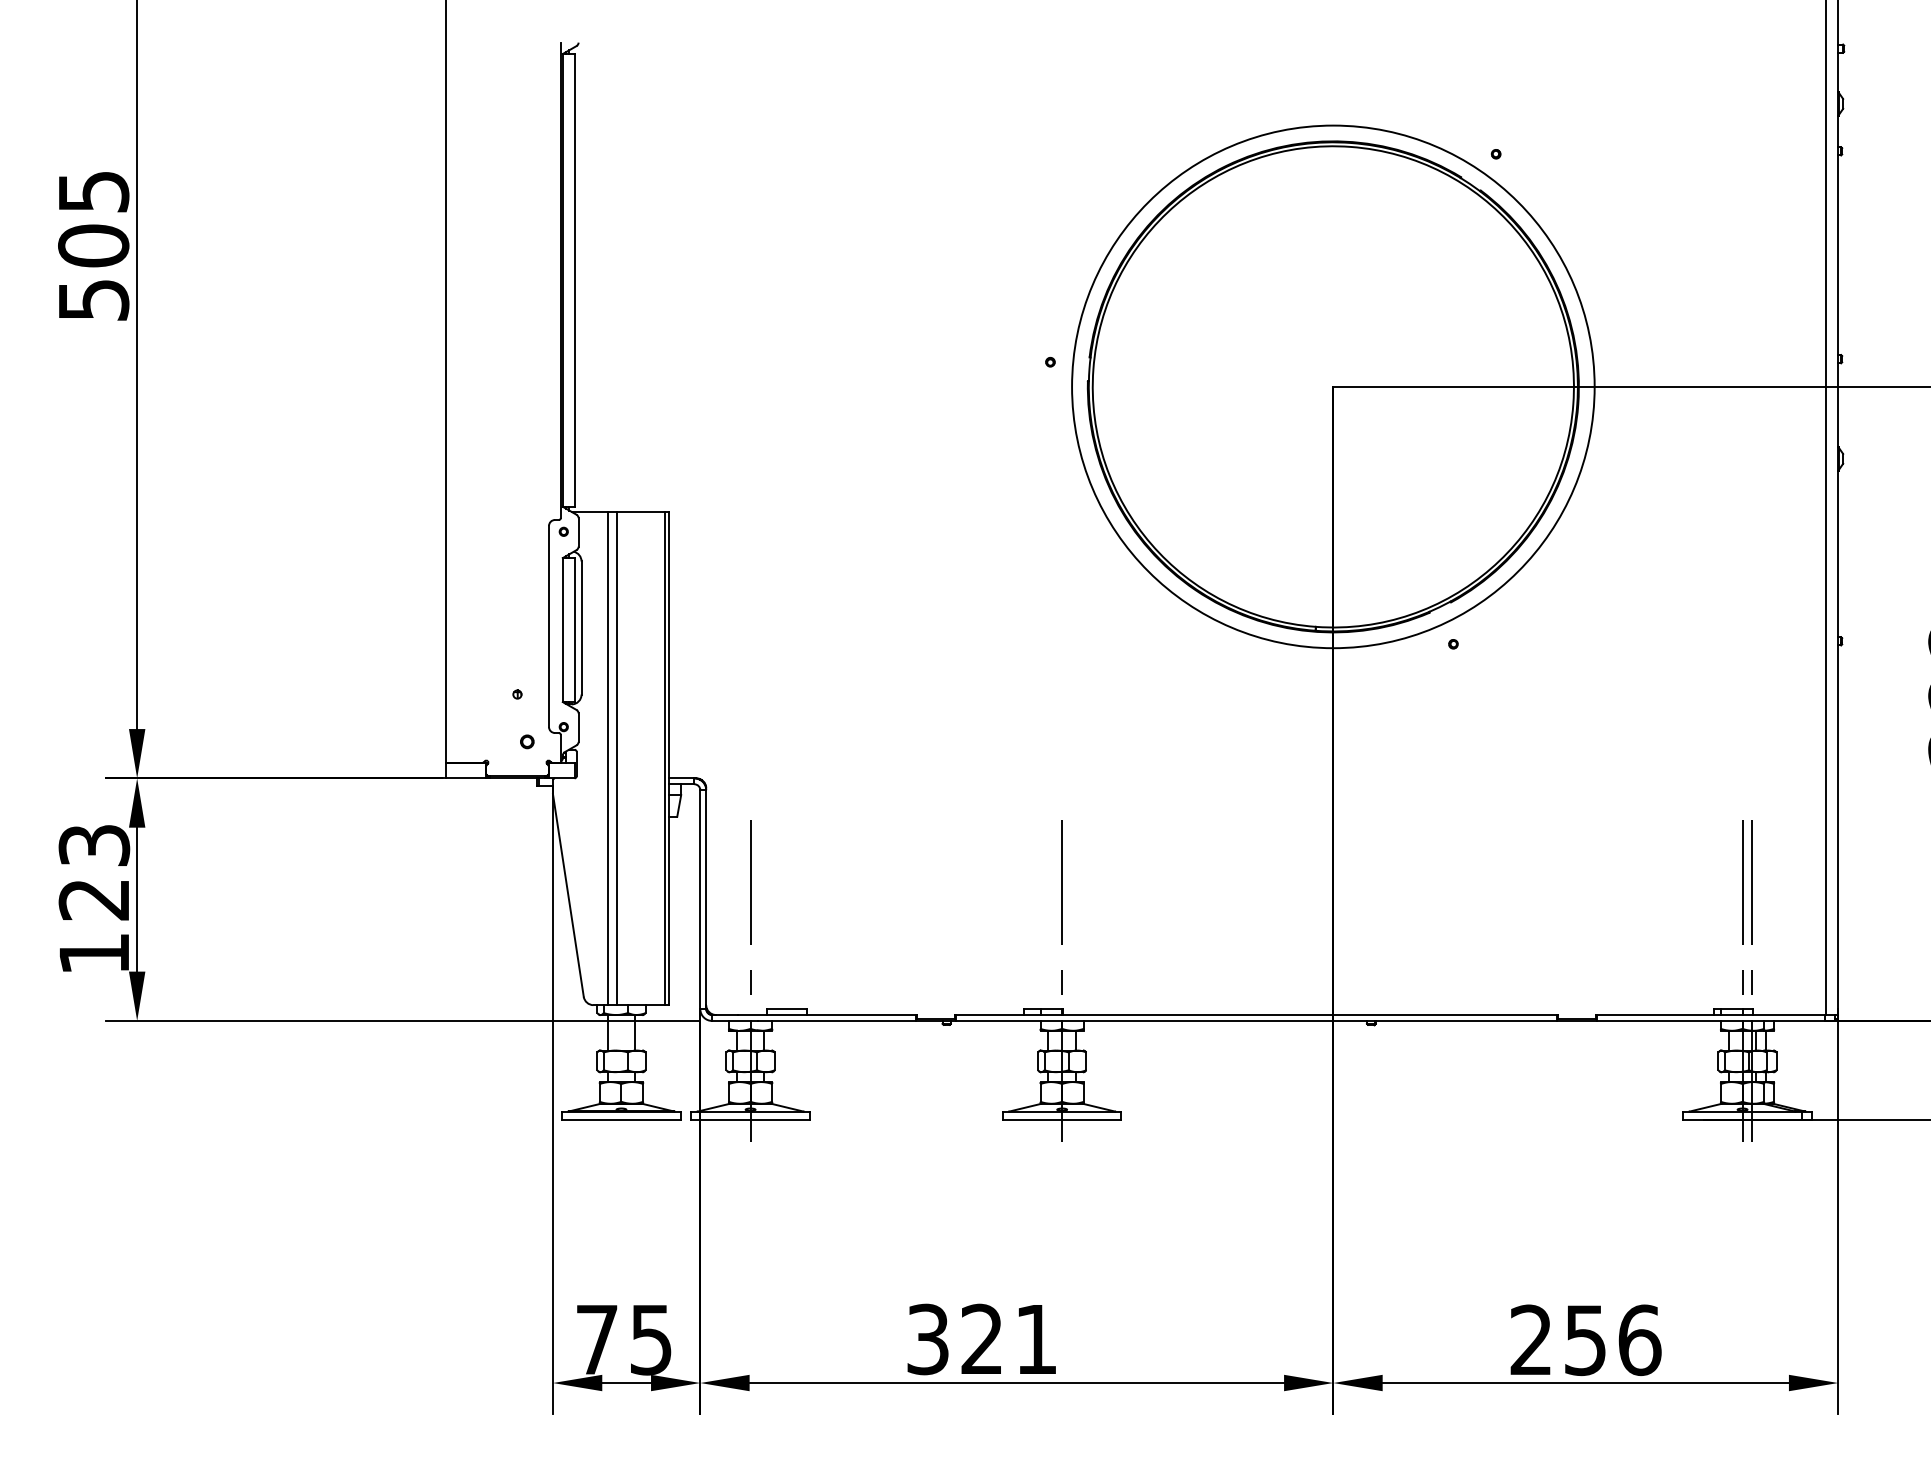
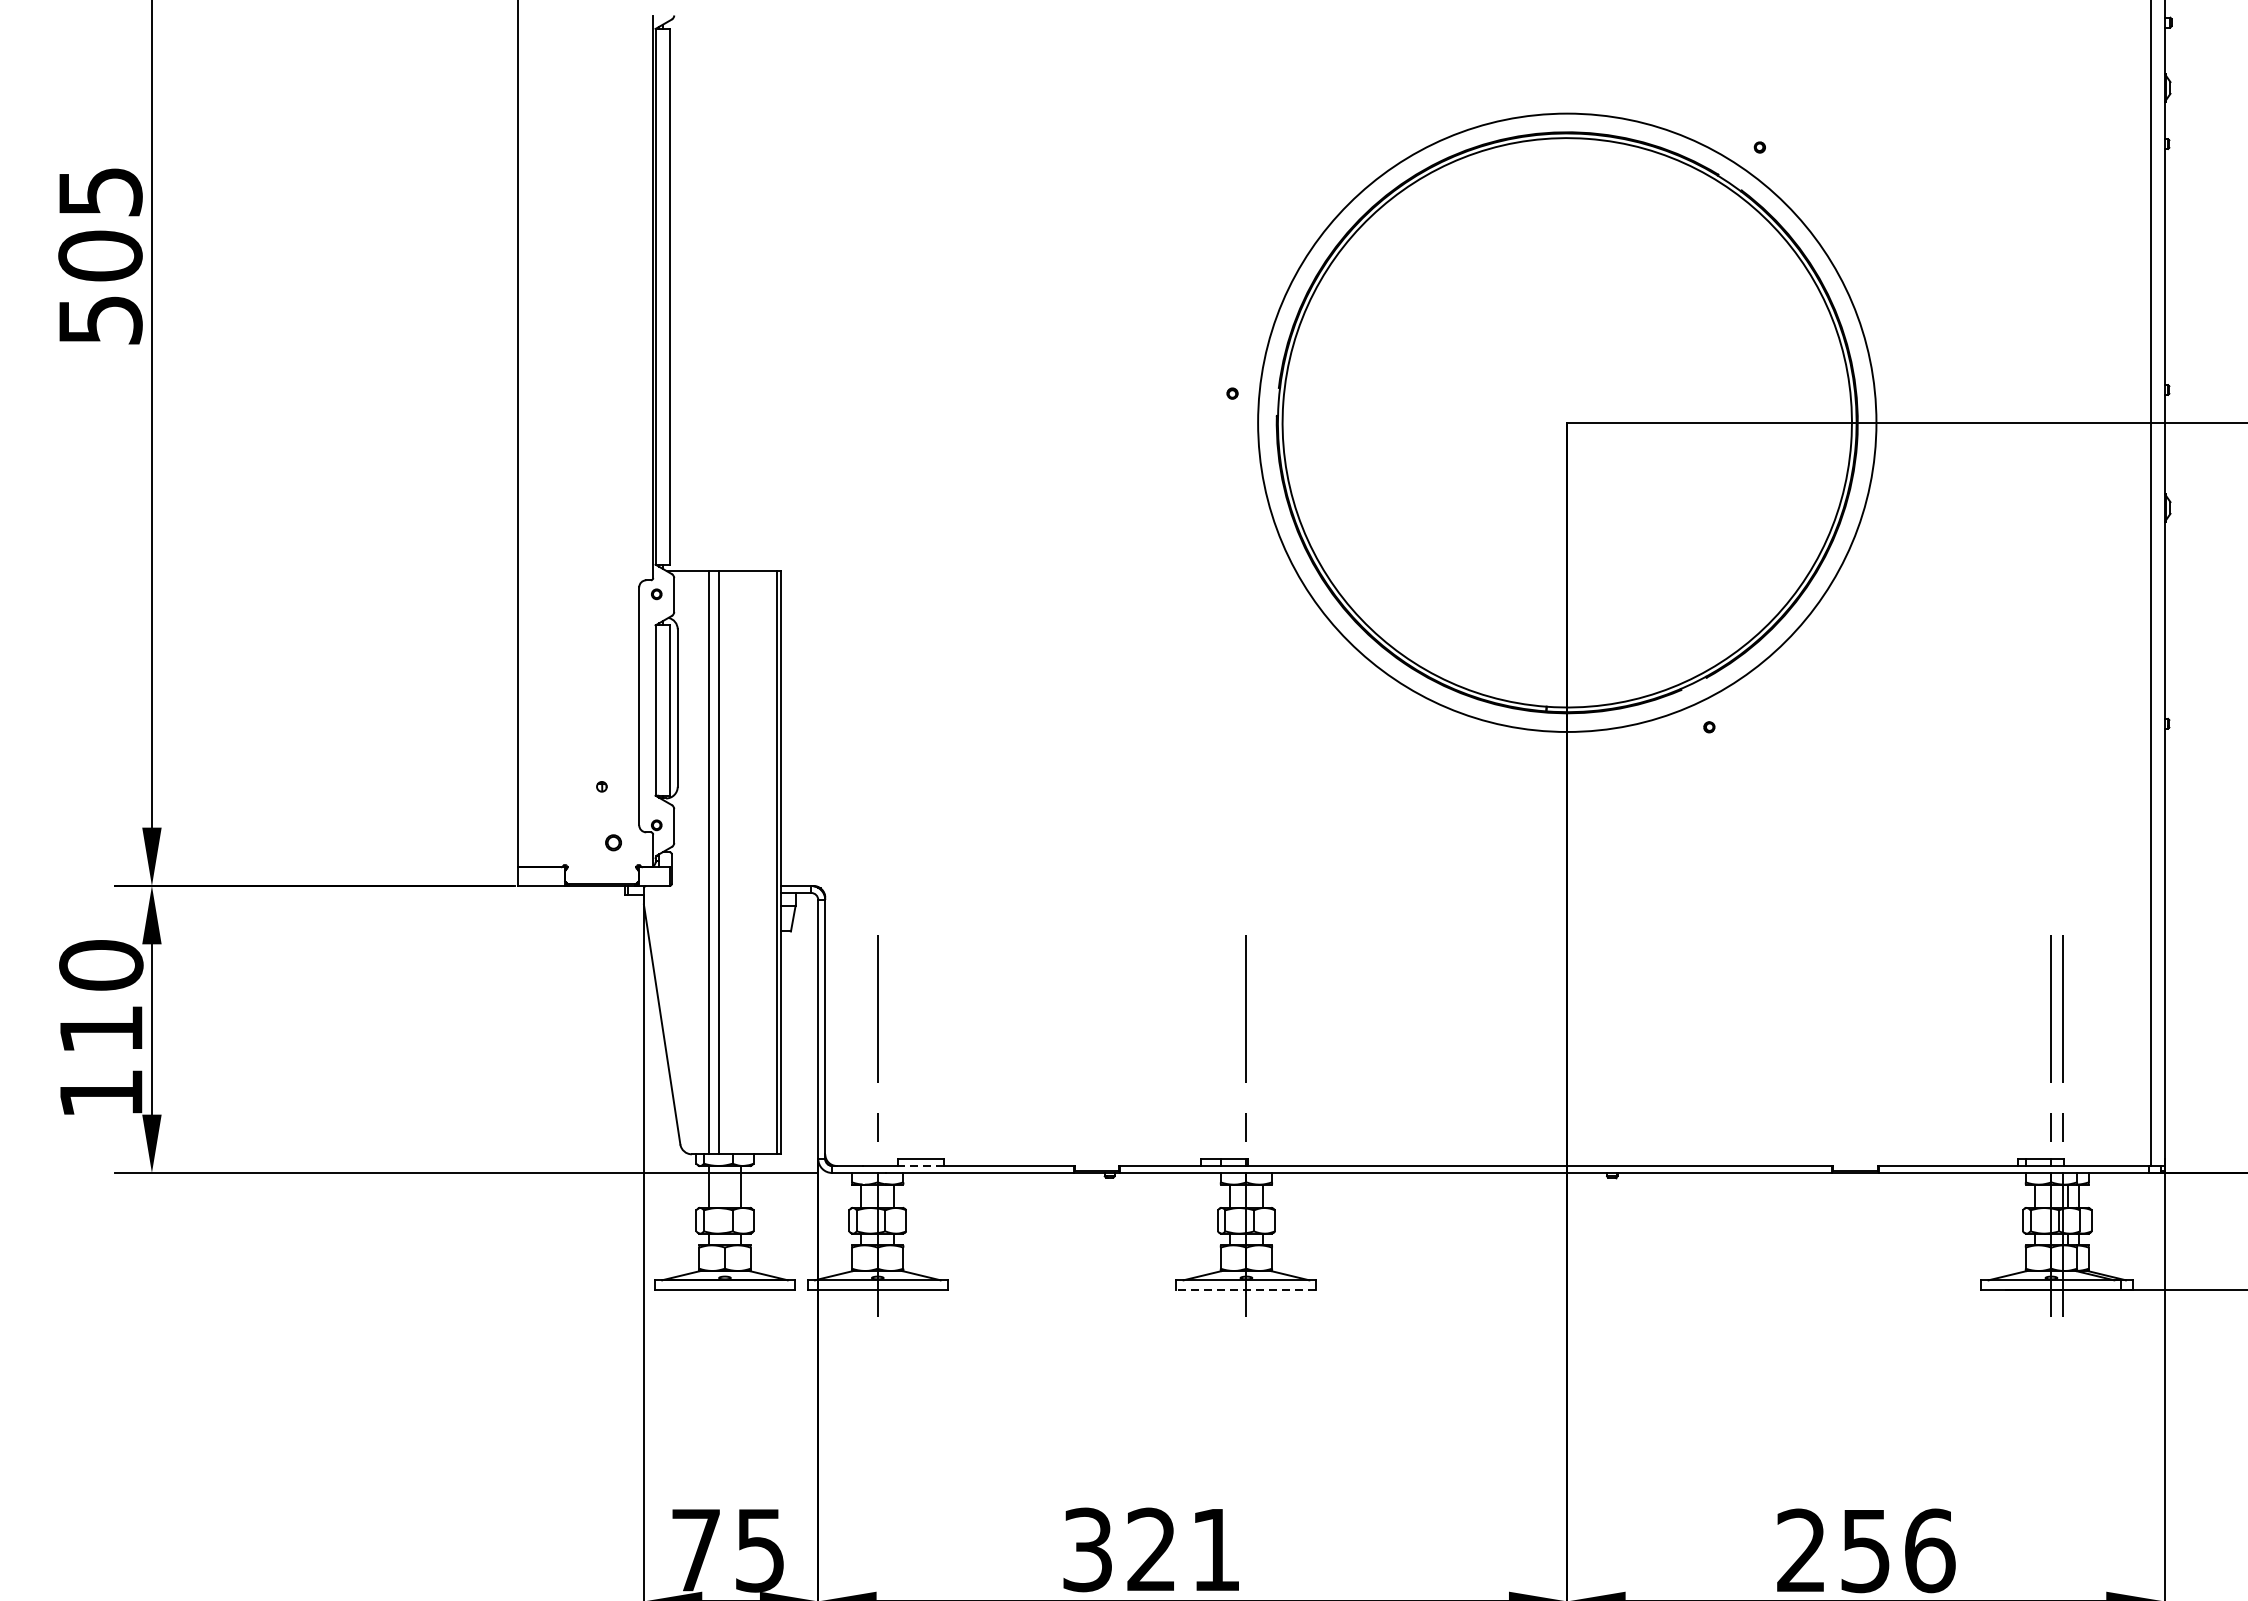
text: (94, 872) -> (101, 997), 123 -> 110
line: (787, 1015) -> (921, 1166), solid -> dashed
line: (1061, 1119) -> (1245, 1289), solid -> dashed

